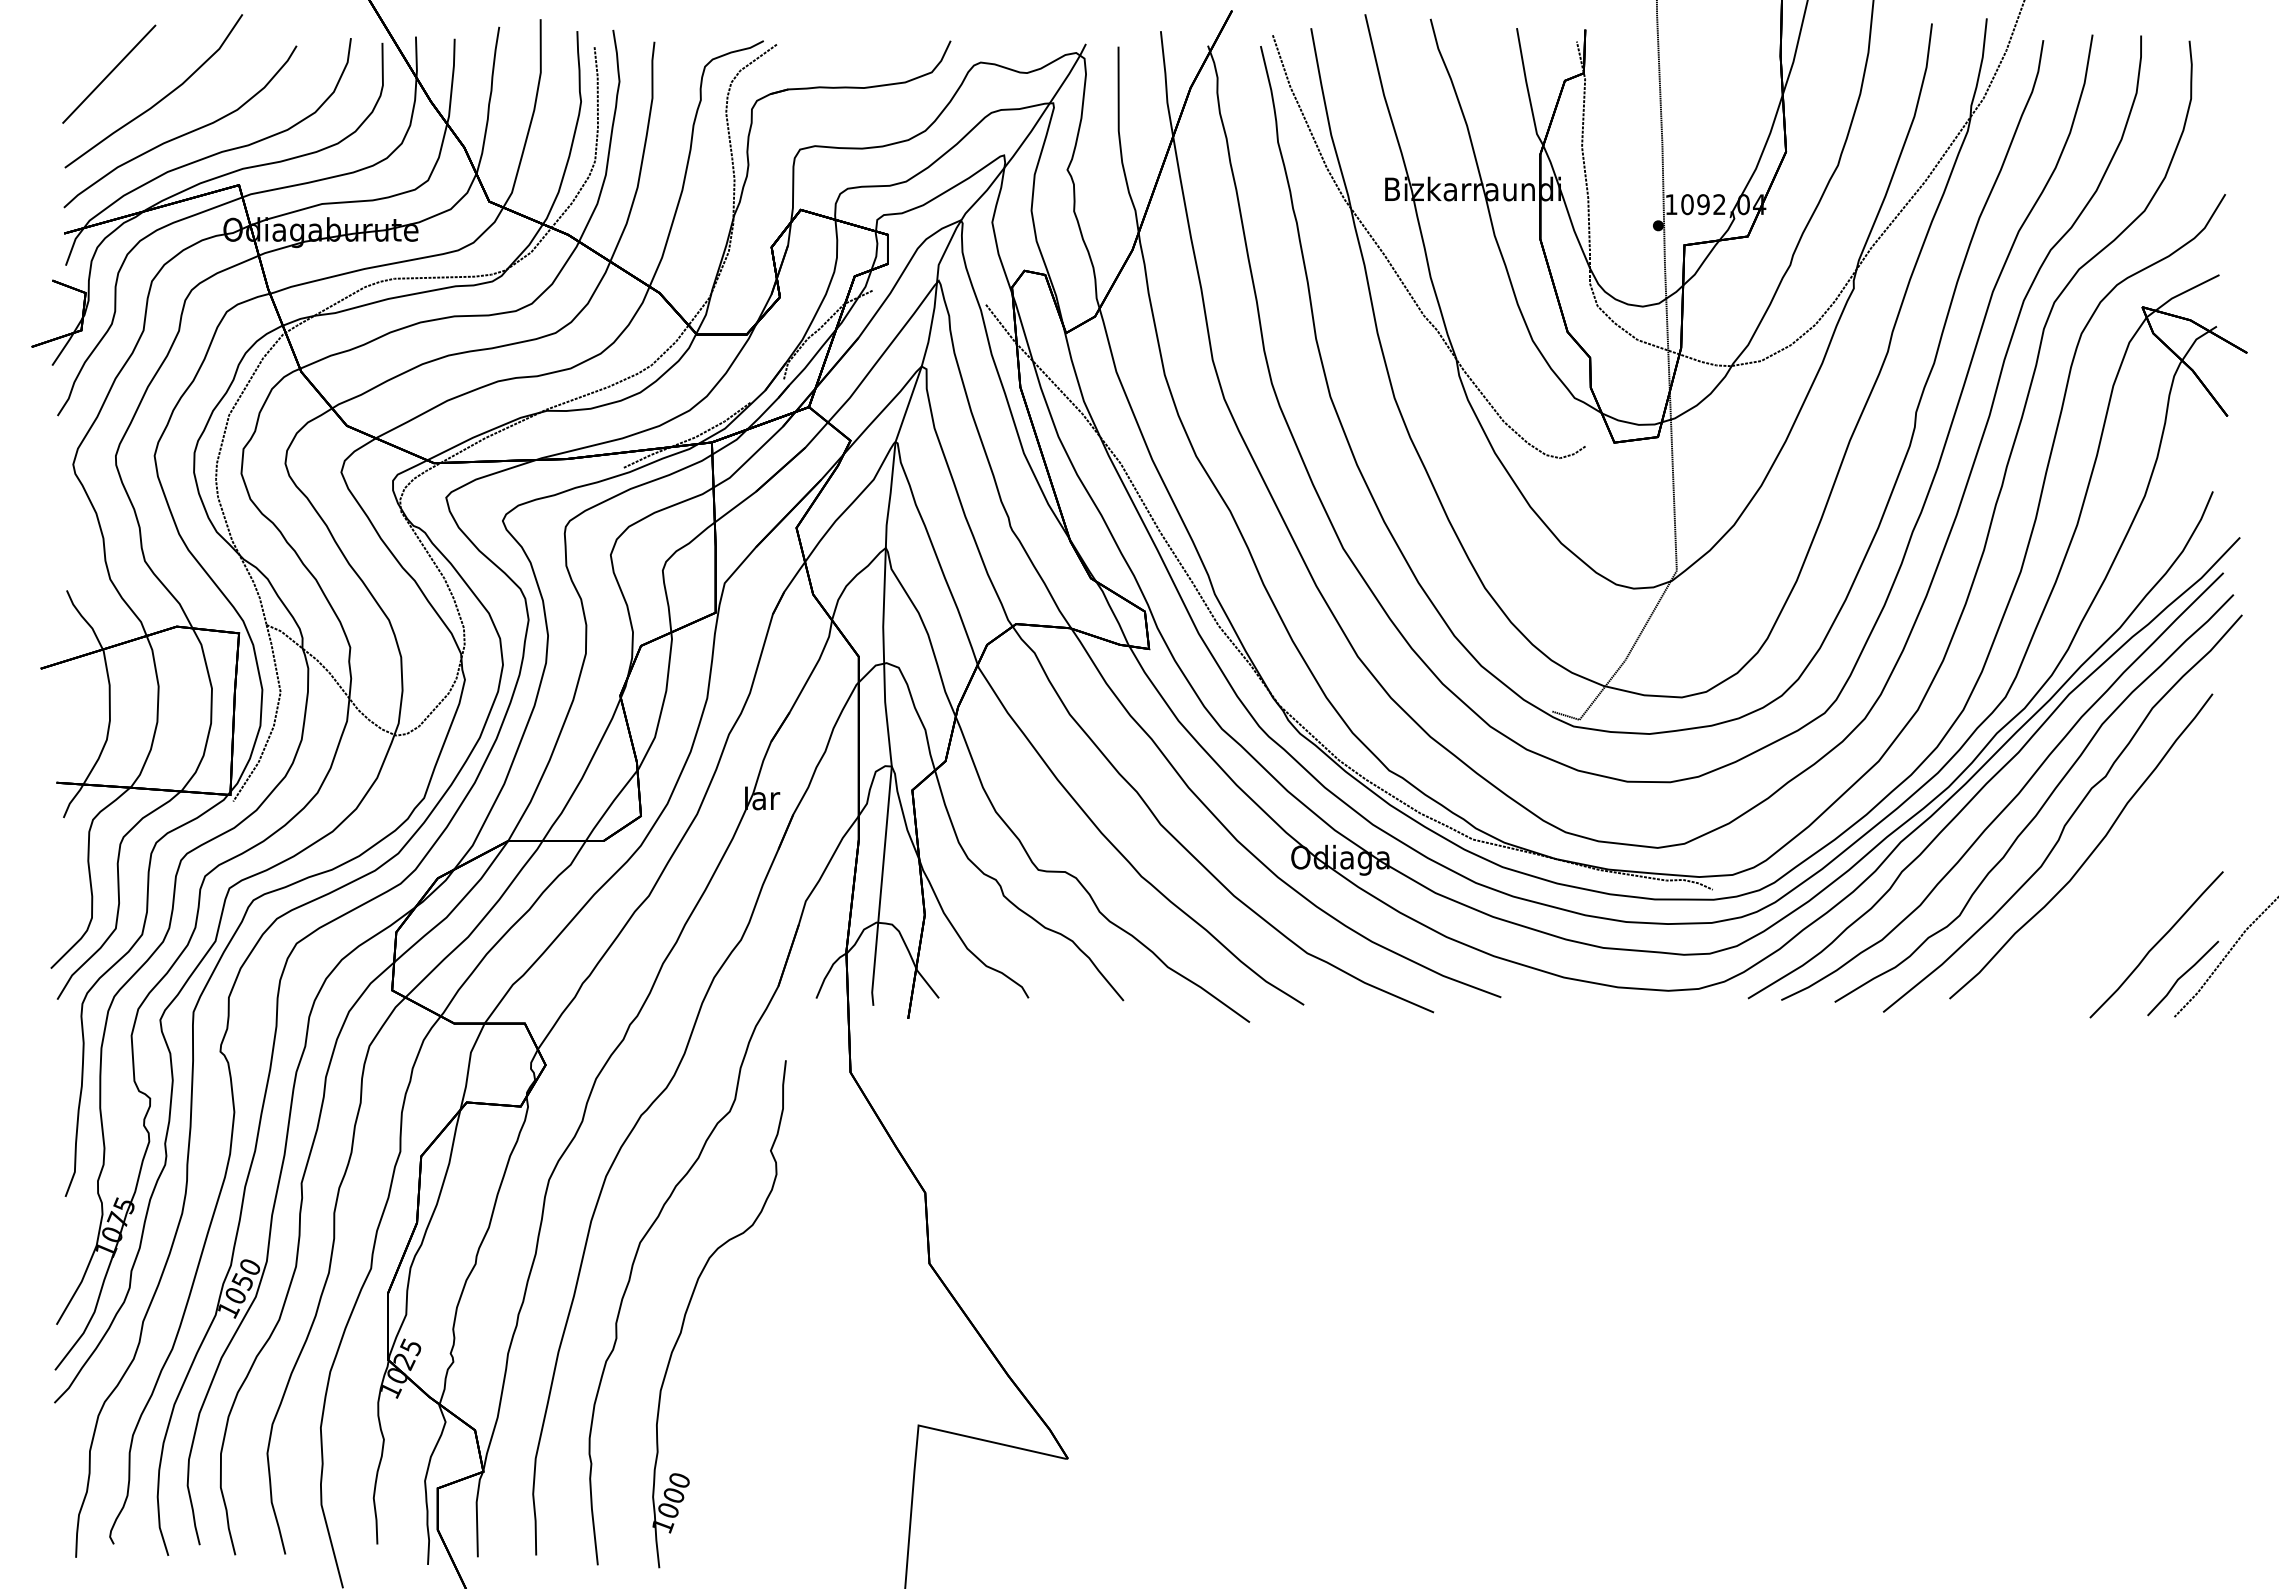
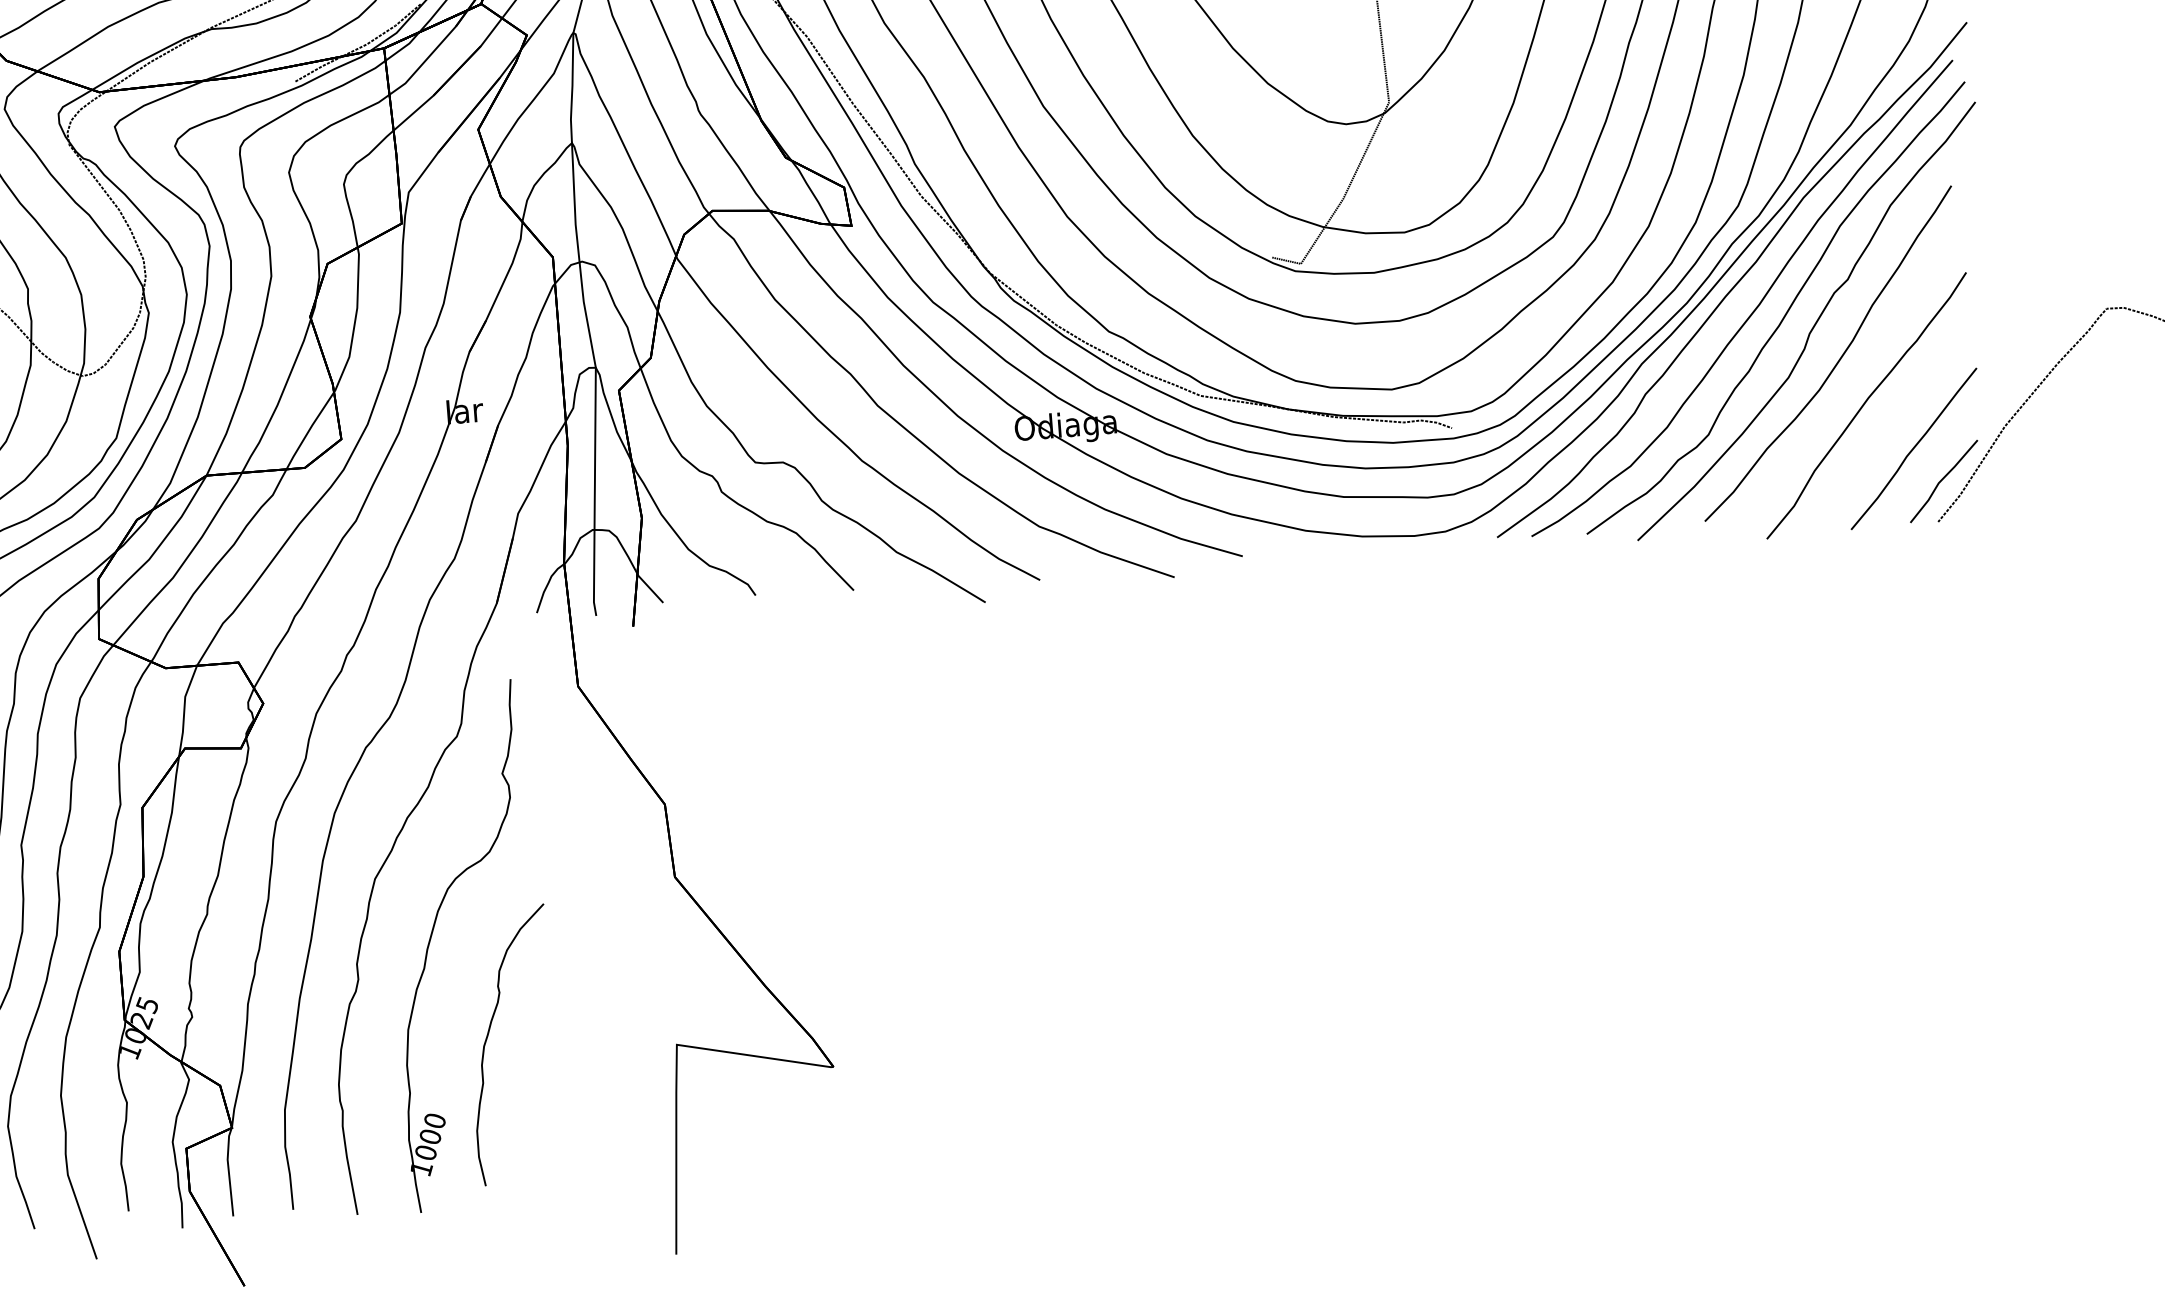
curve: (2112, 898) -> (1864, 404), added
curve: (737, 1403) -> (488, 1036), added

